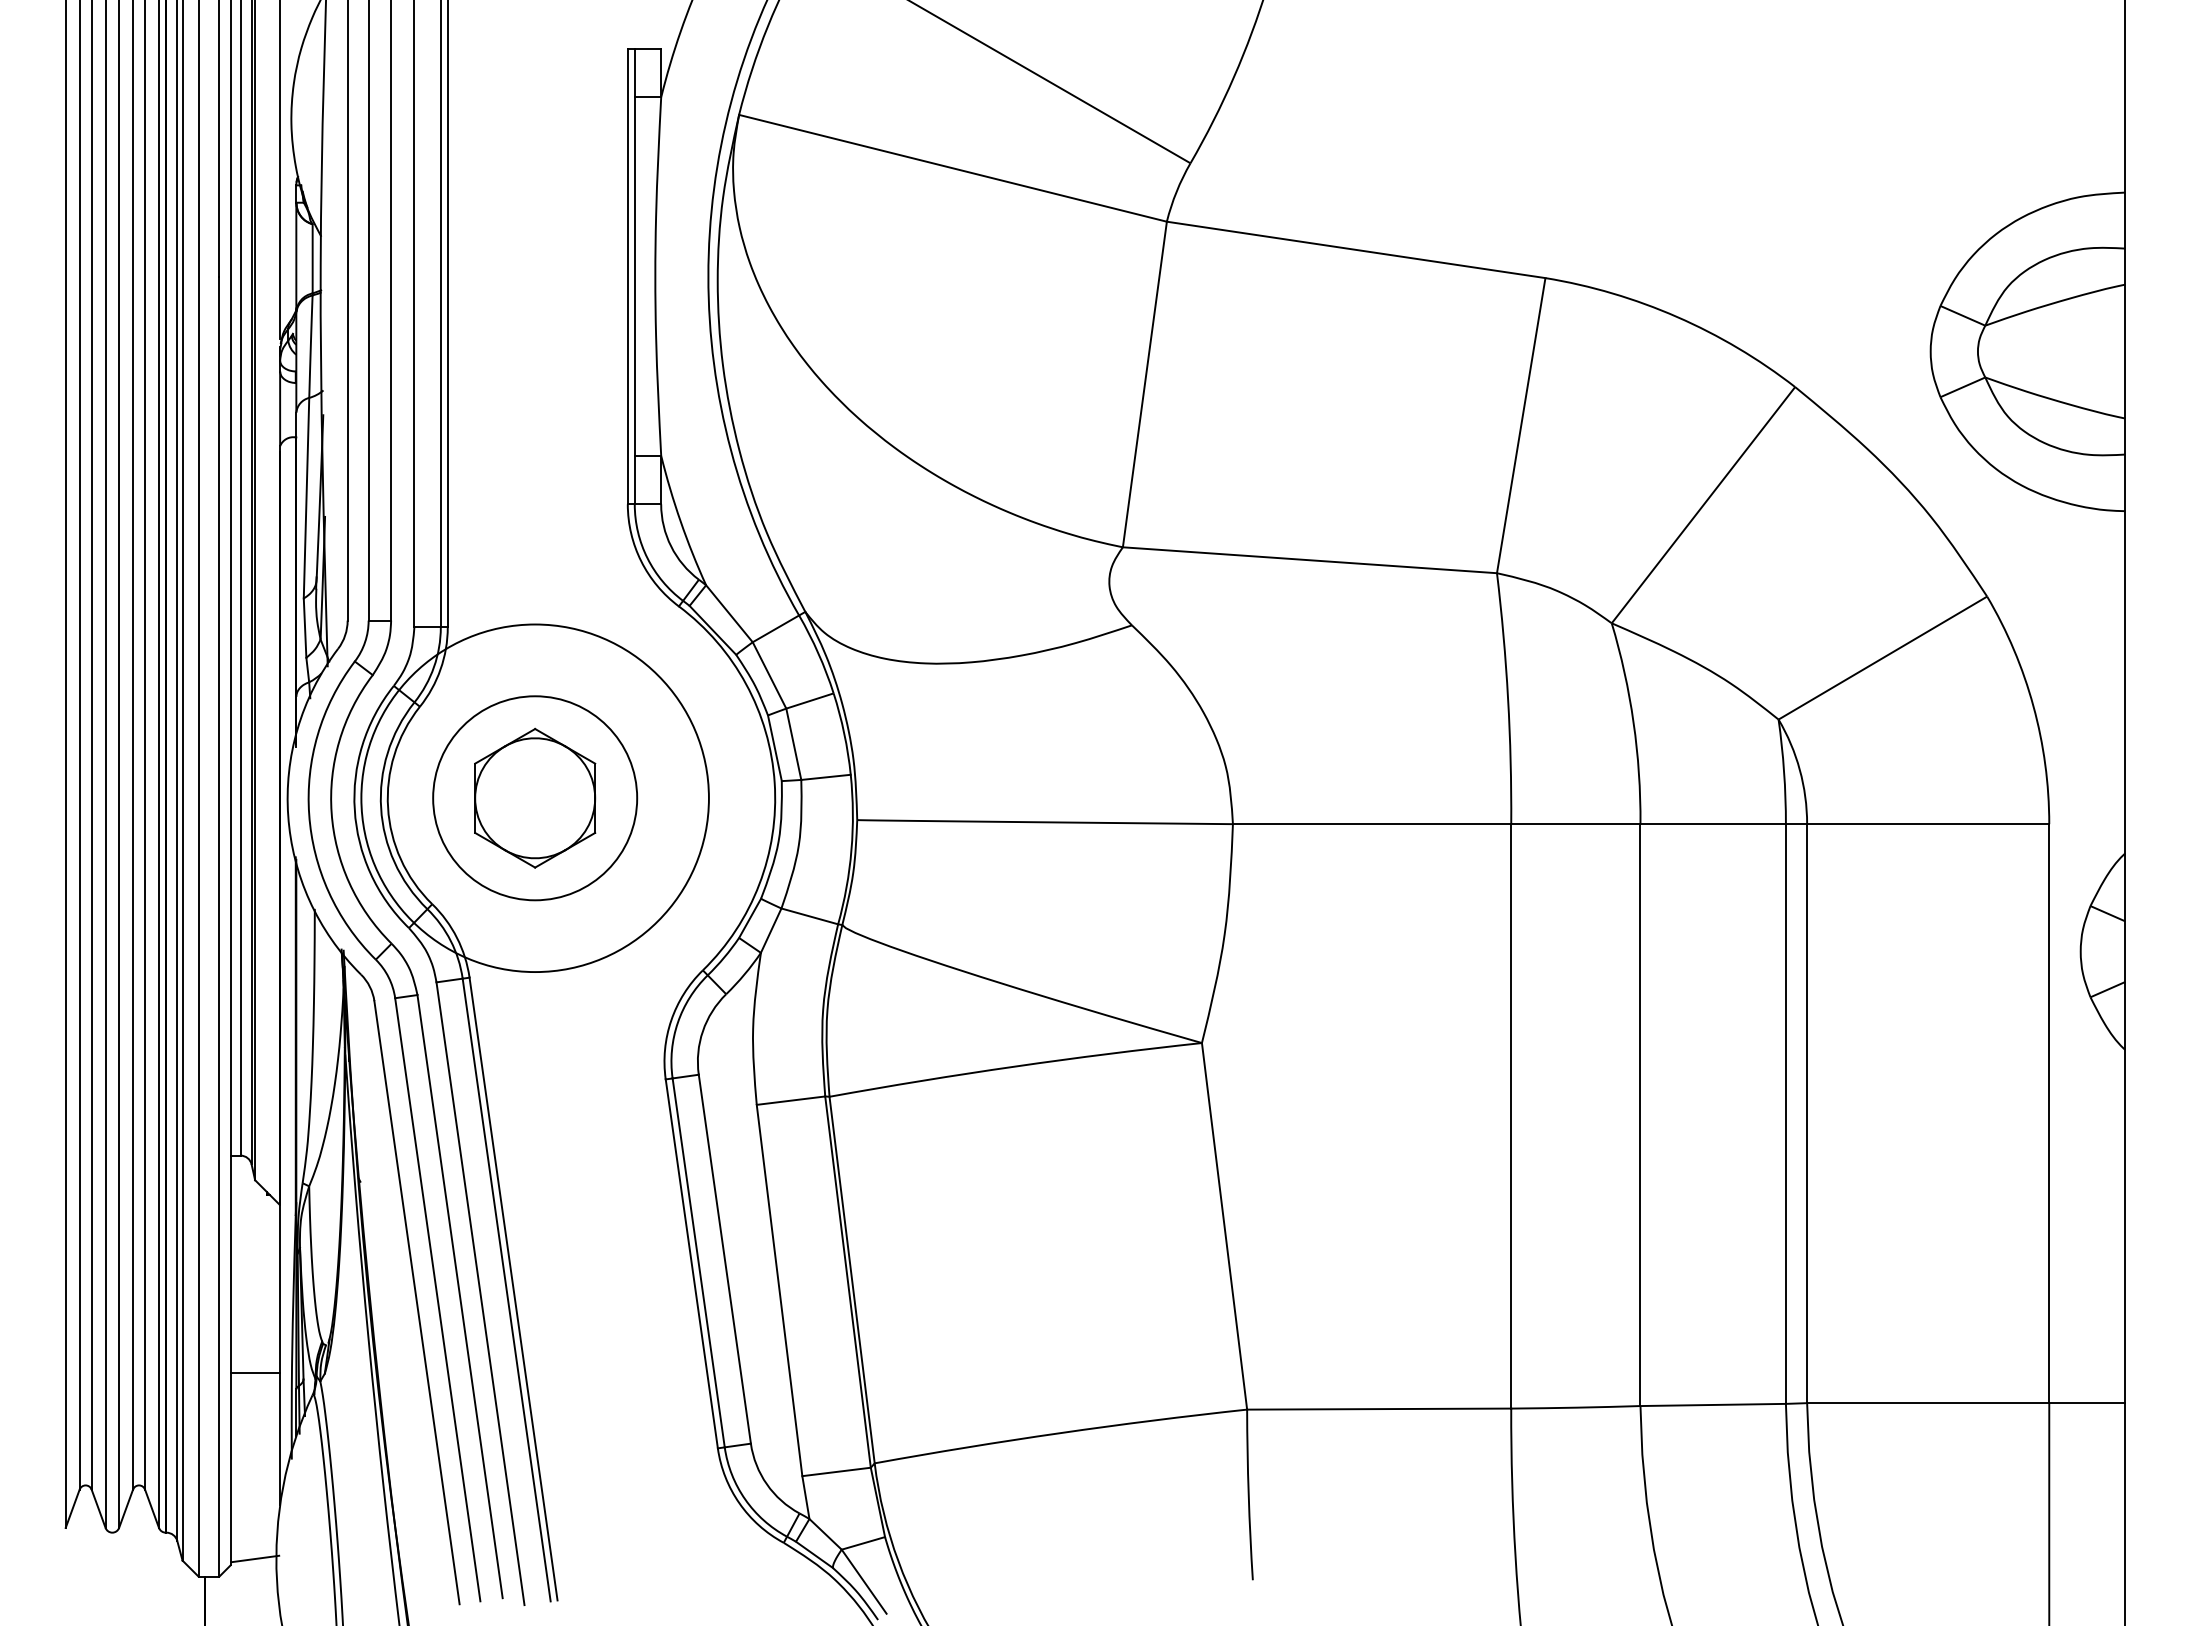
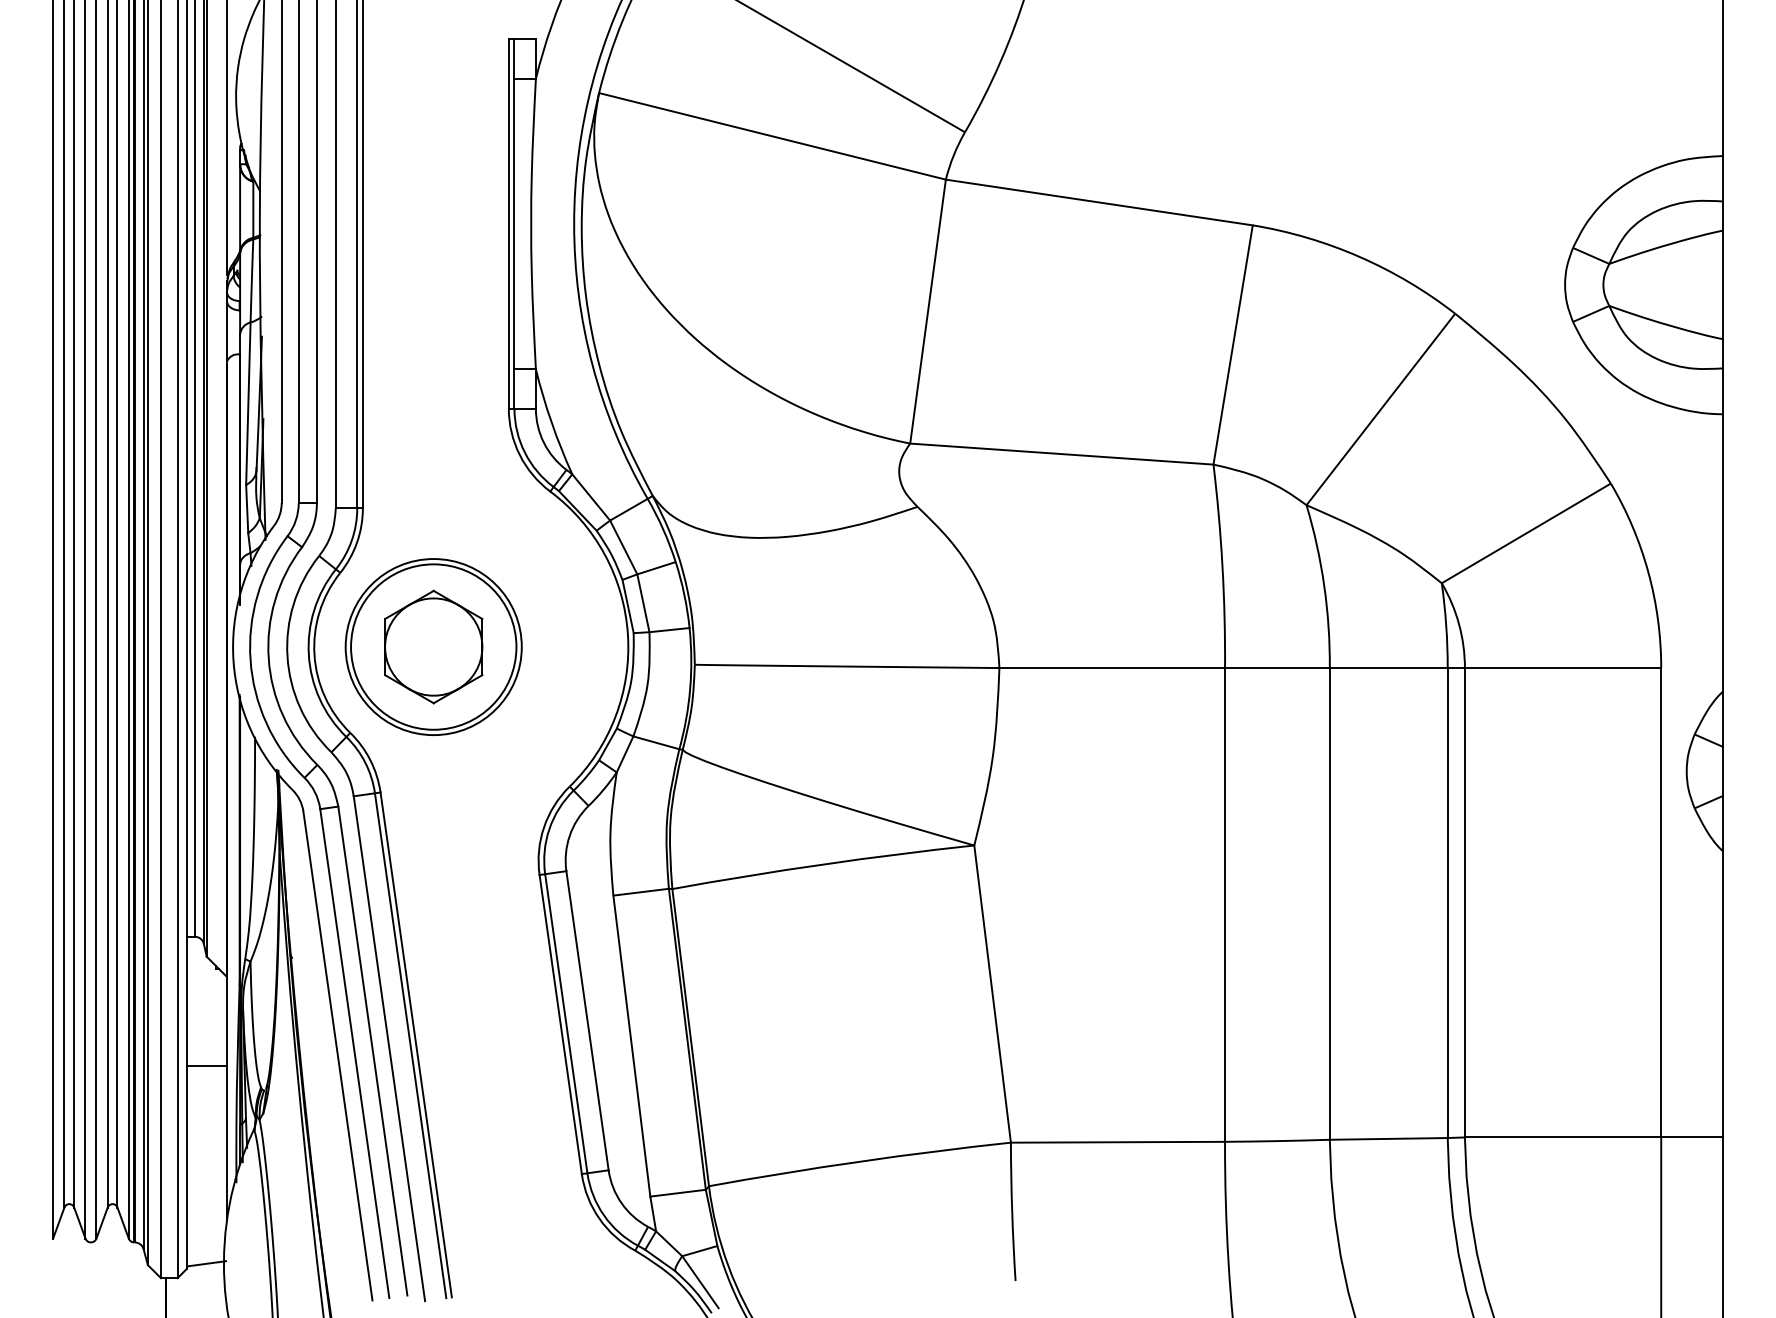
circle: (534, 797) -> (433, 646), size x0.62
line: (255, 1373) -> (207, 1066), moved

